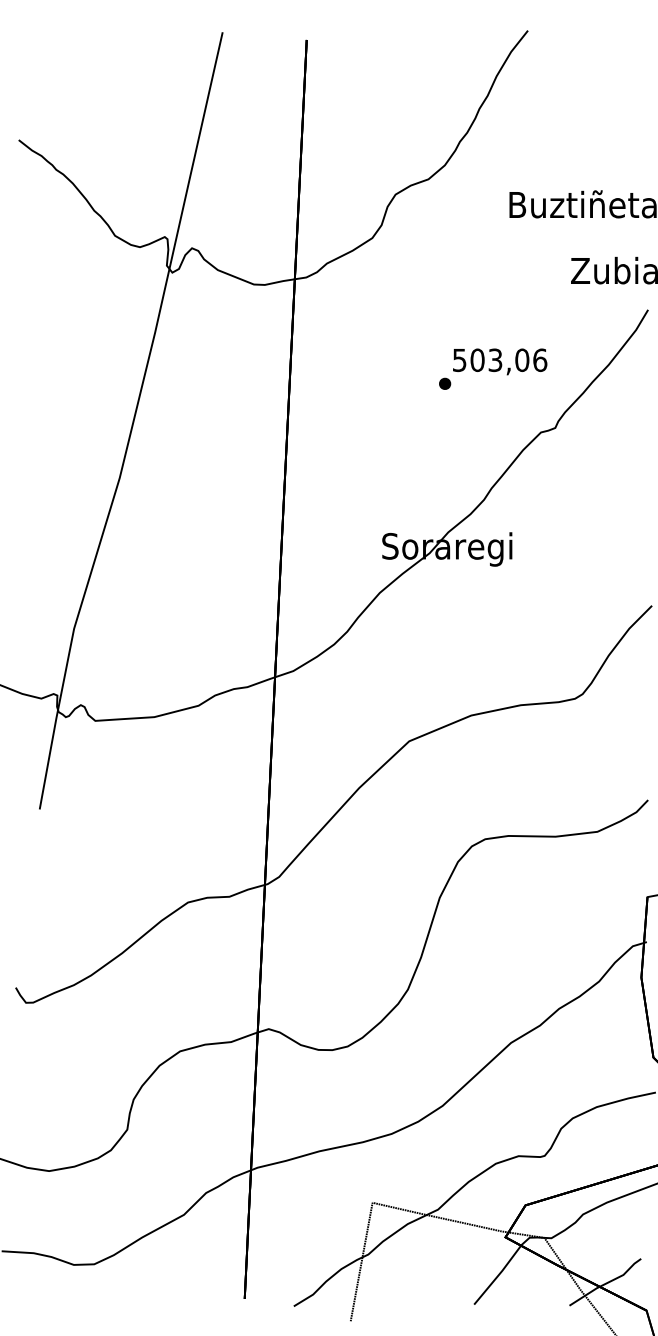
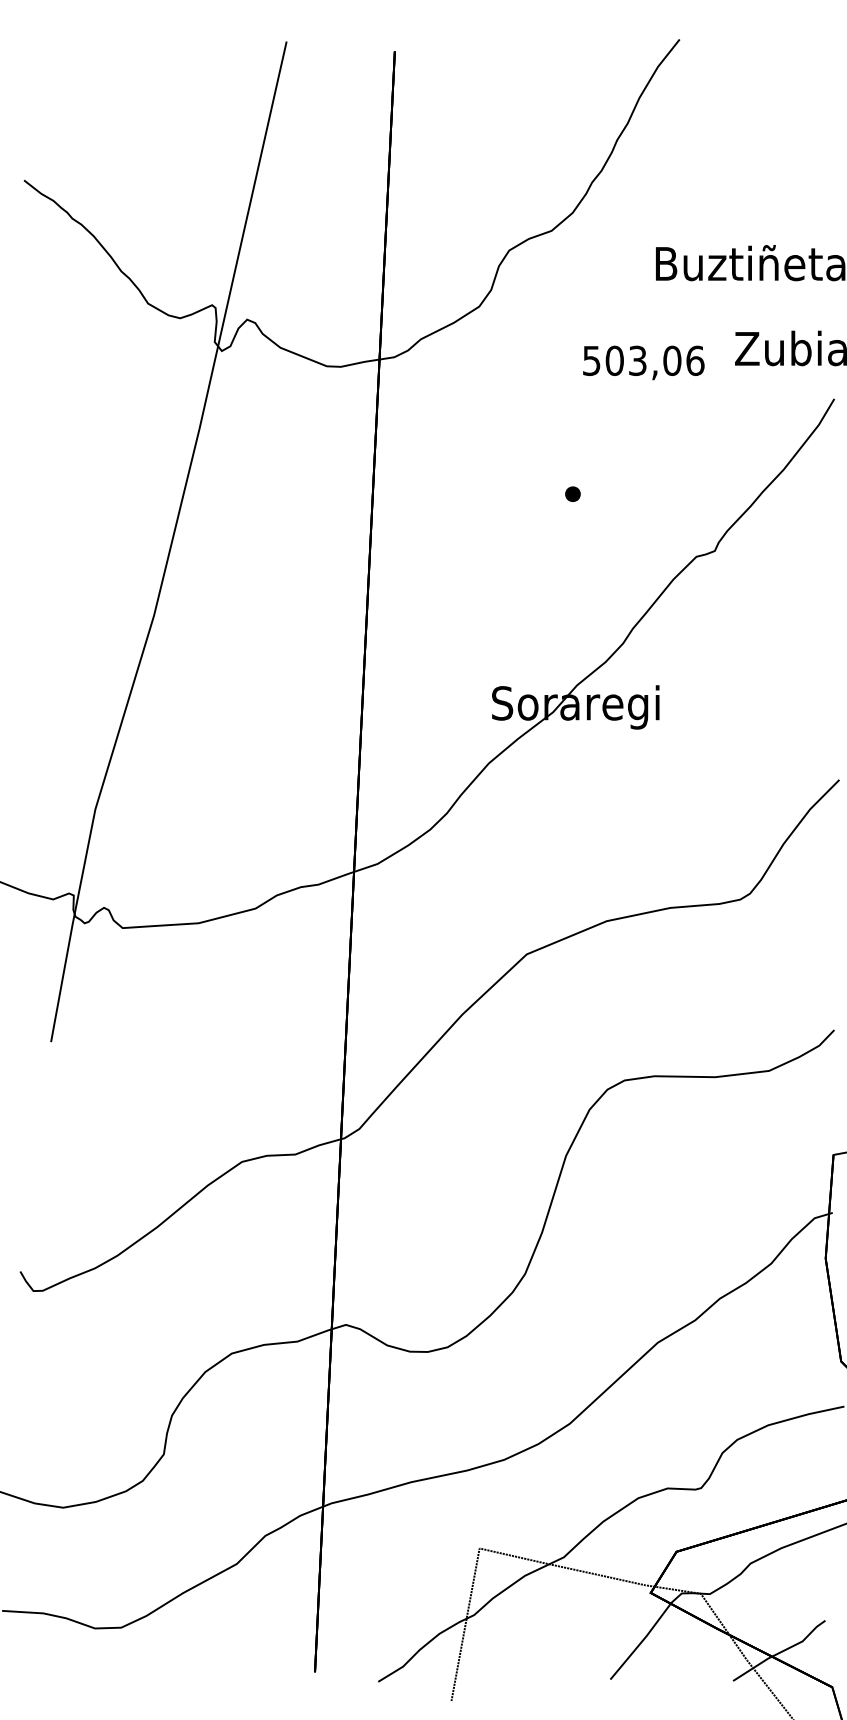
text: (500, 361) -> (644, 362), moved

